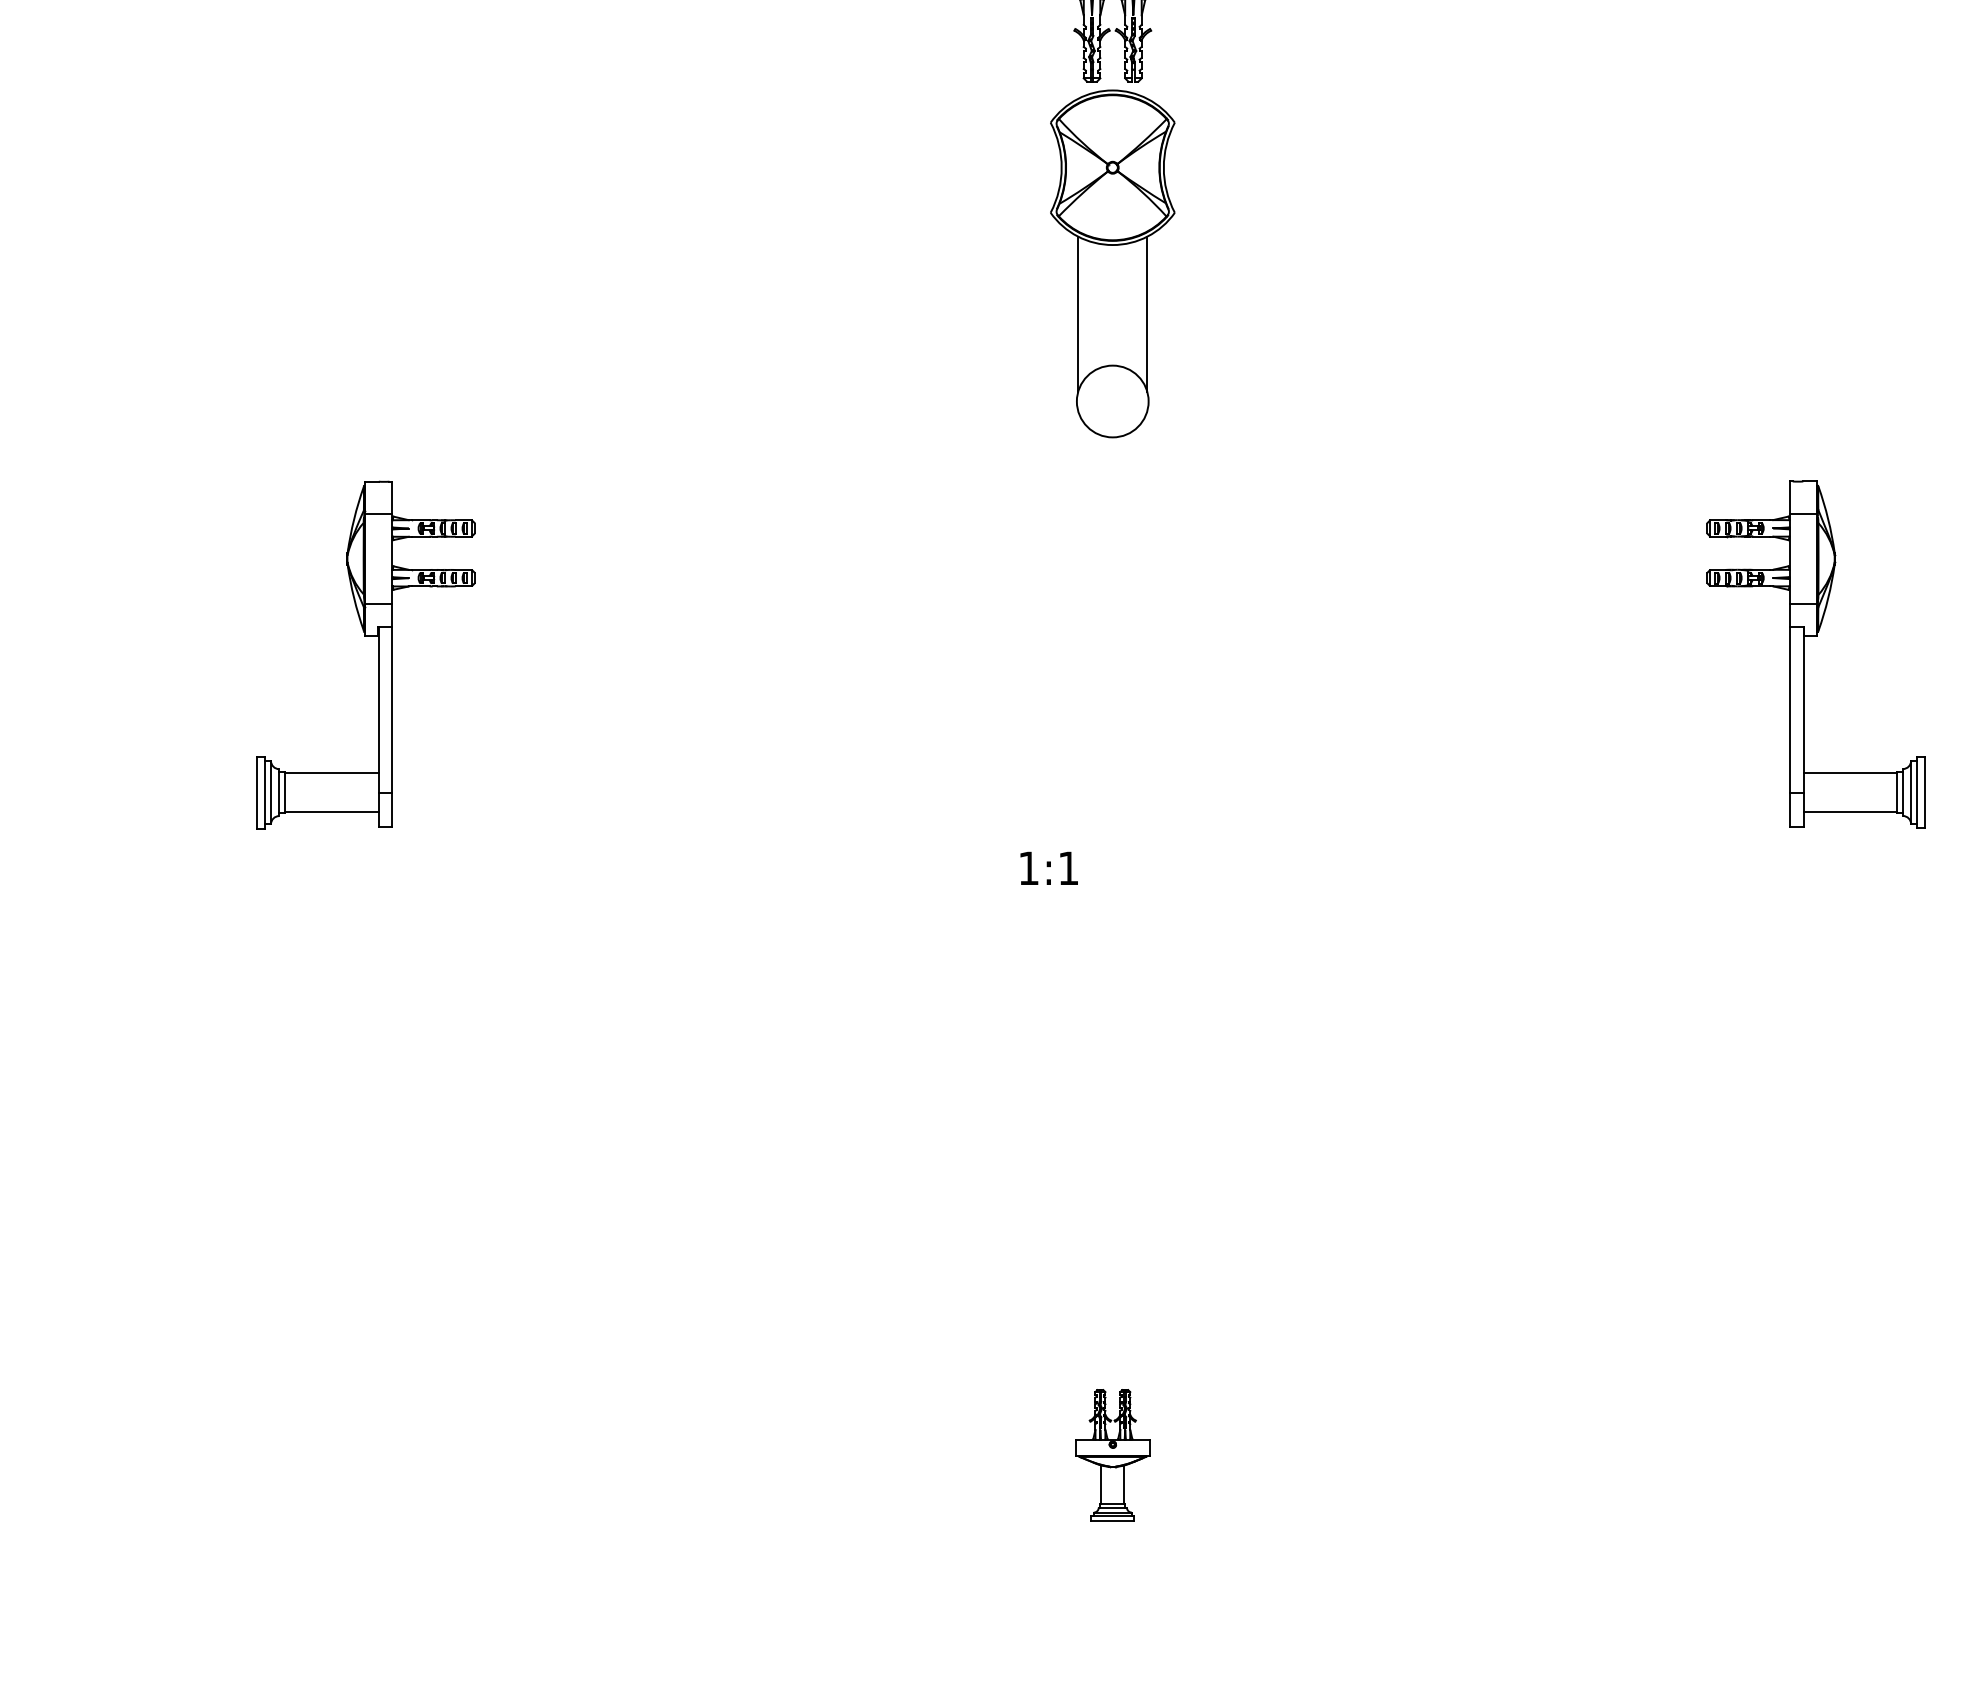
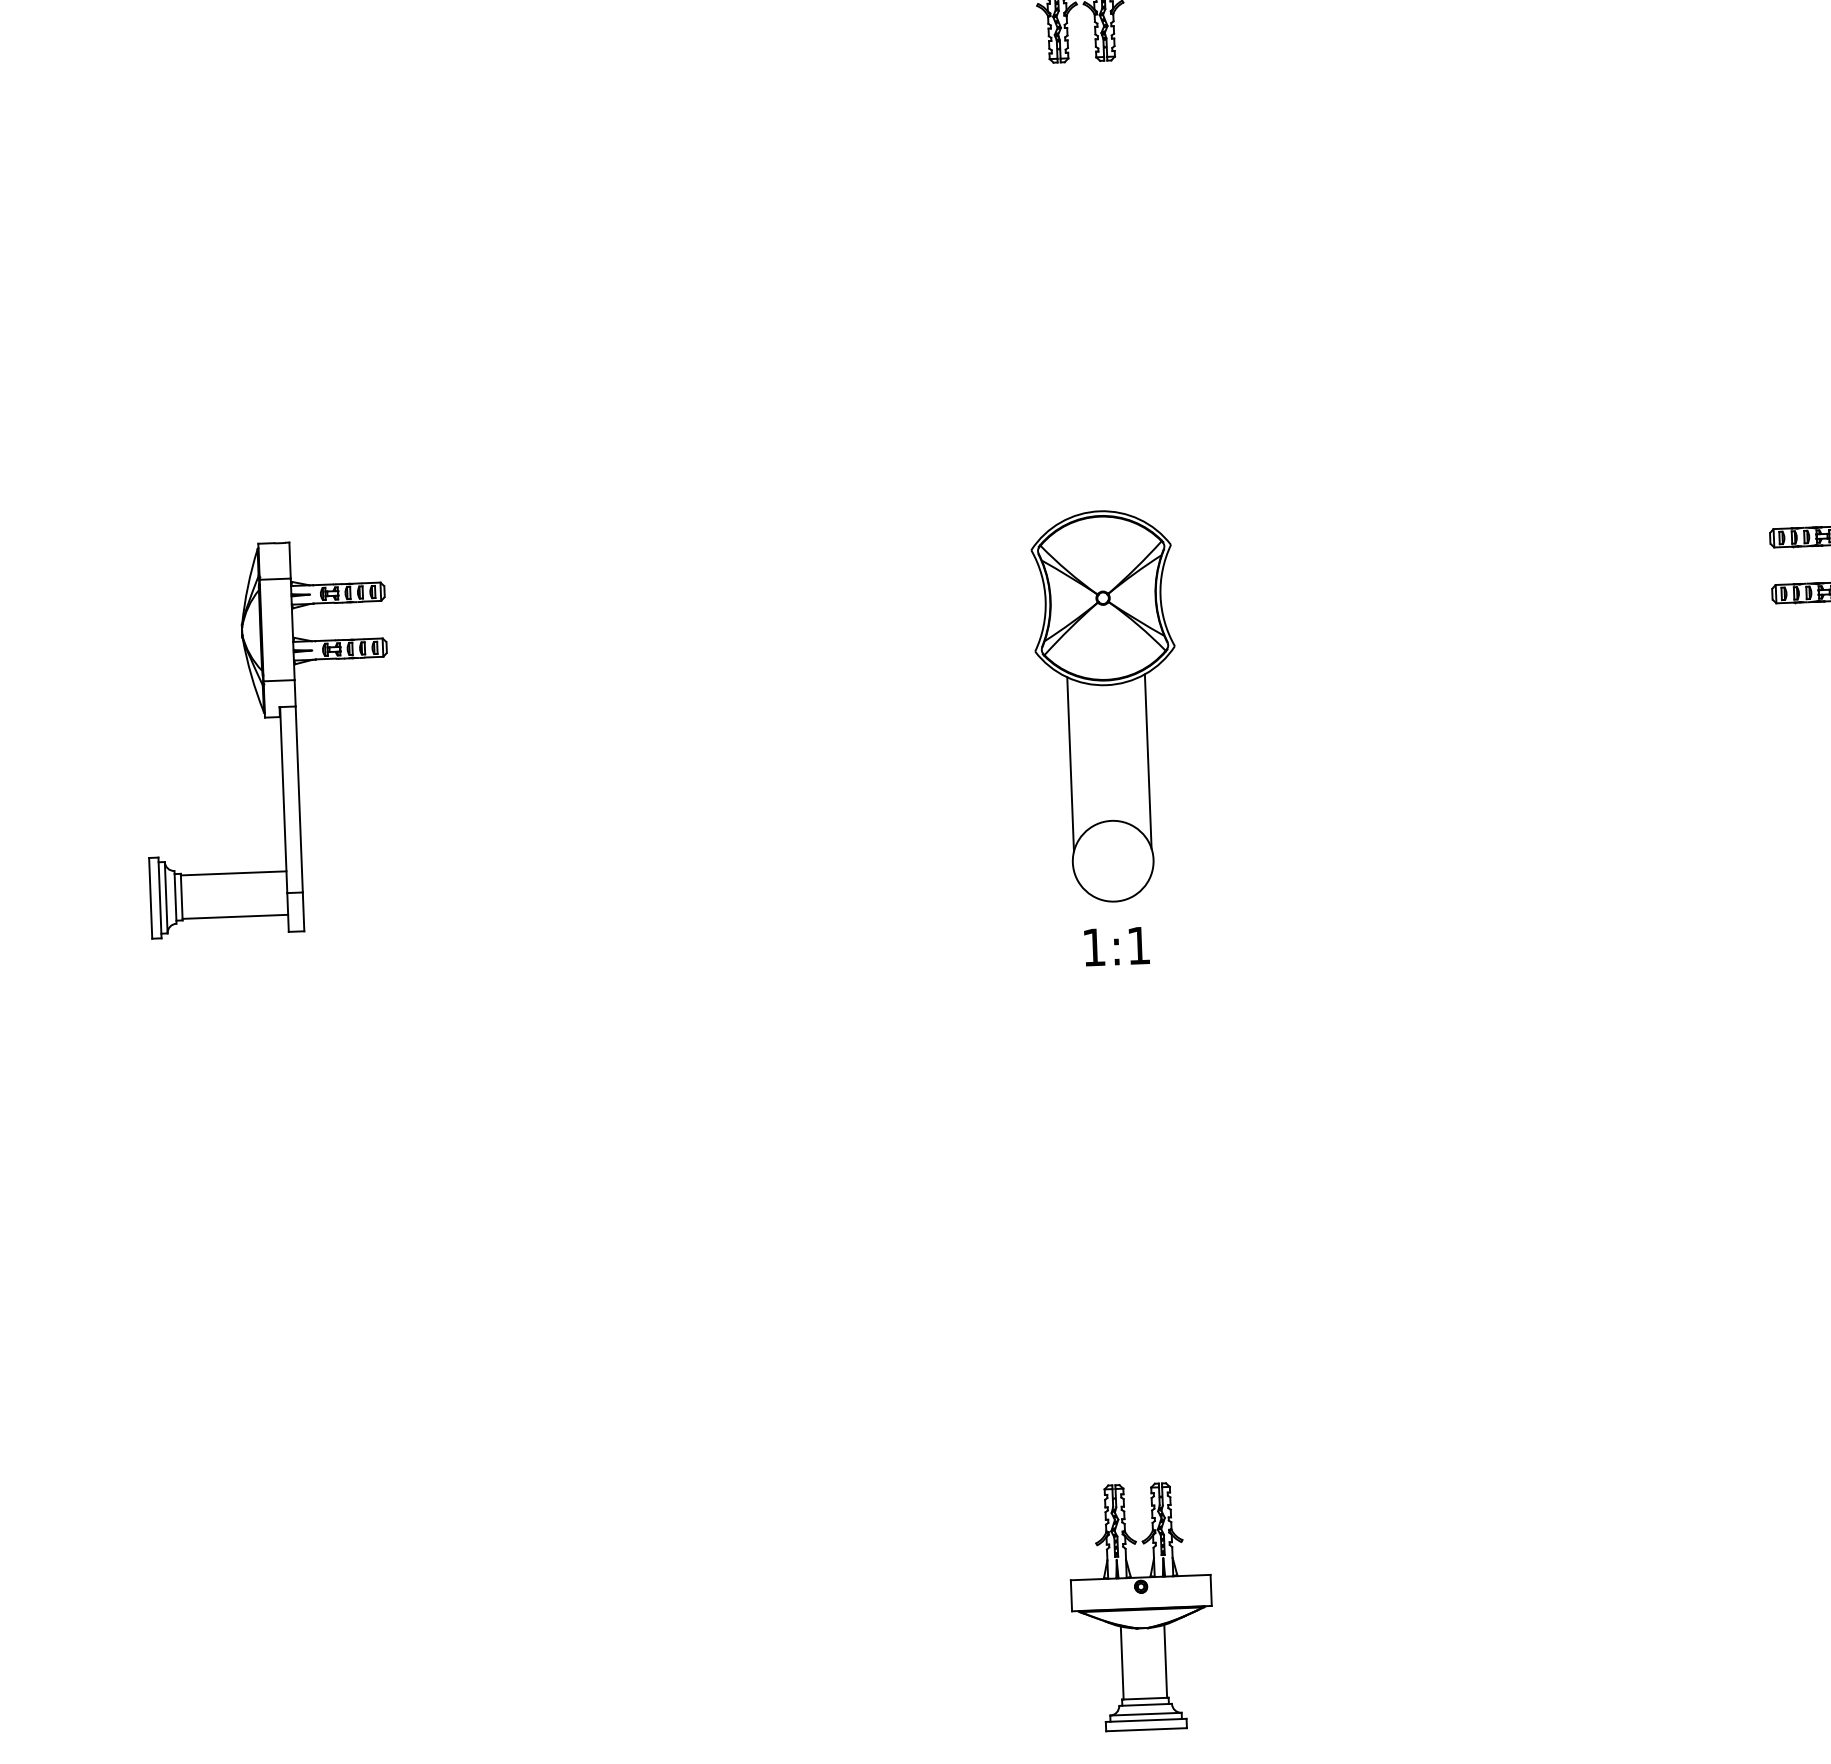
part: (1112, 263) -> (1106, 705), moved
text: (1048, 867) -> (1116, 945), moved
part: (1112, 1455) -> (1141, 1607), size x1.67

